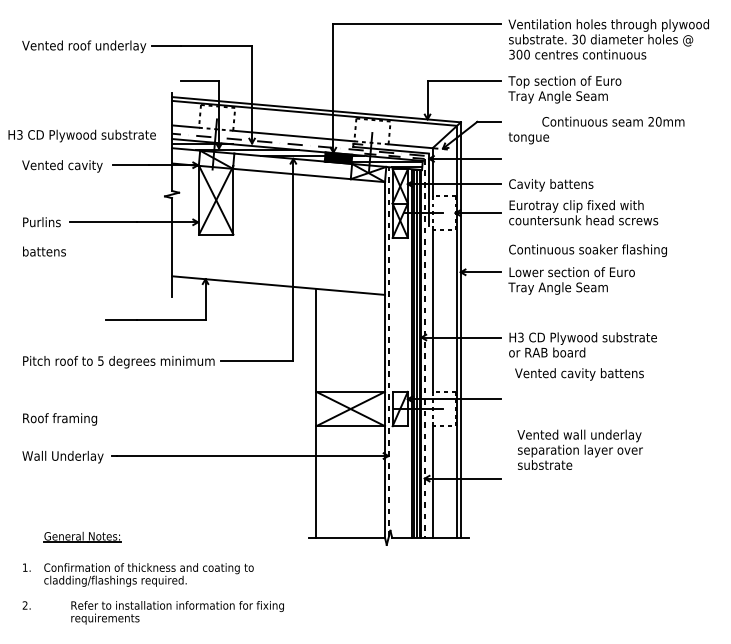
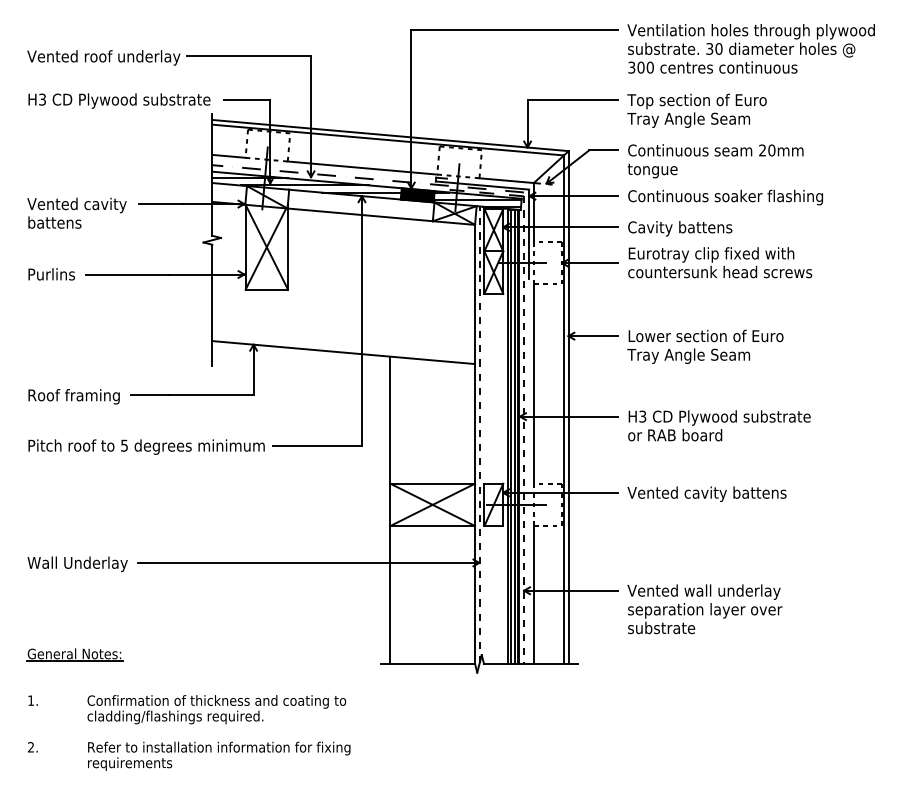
text: (613, 121) -> (715, 150), moved
text: (82, 135) -> (119, 100), moved
text: (587, 250) -> (725, 197), moved
text: (44, 251) -> (54, 222), moved
text: (579, 373) -> (706, 493), moved
text: (59, 419) -> (73, 396), moved
text: (579, 450) -> (704, 609), moved
part: (82, 536) -> (74, 654), moved
text: (148, 574) -> (216, 709), moved

